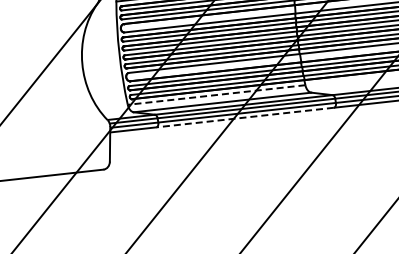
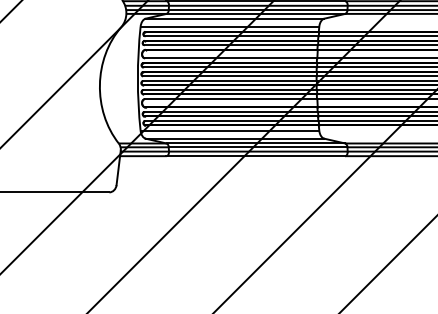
line: (216, 94) -> (229, 130), dashed -> solid
line: (244, 117) -> (255, 156), dashed -> solid

